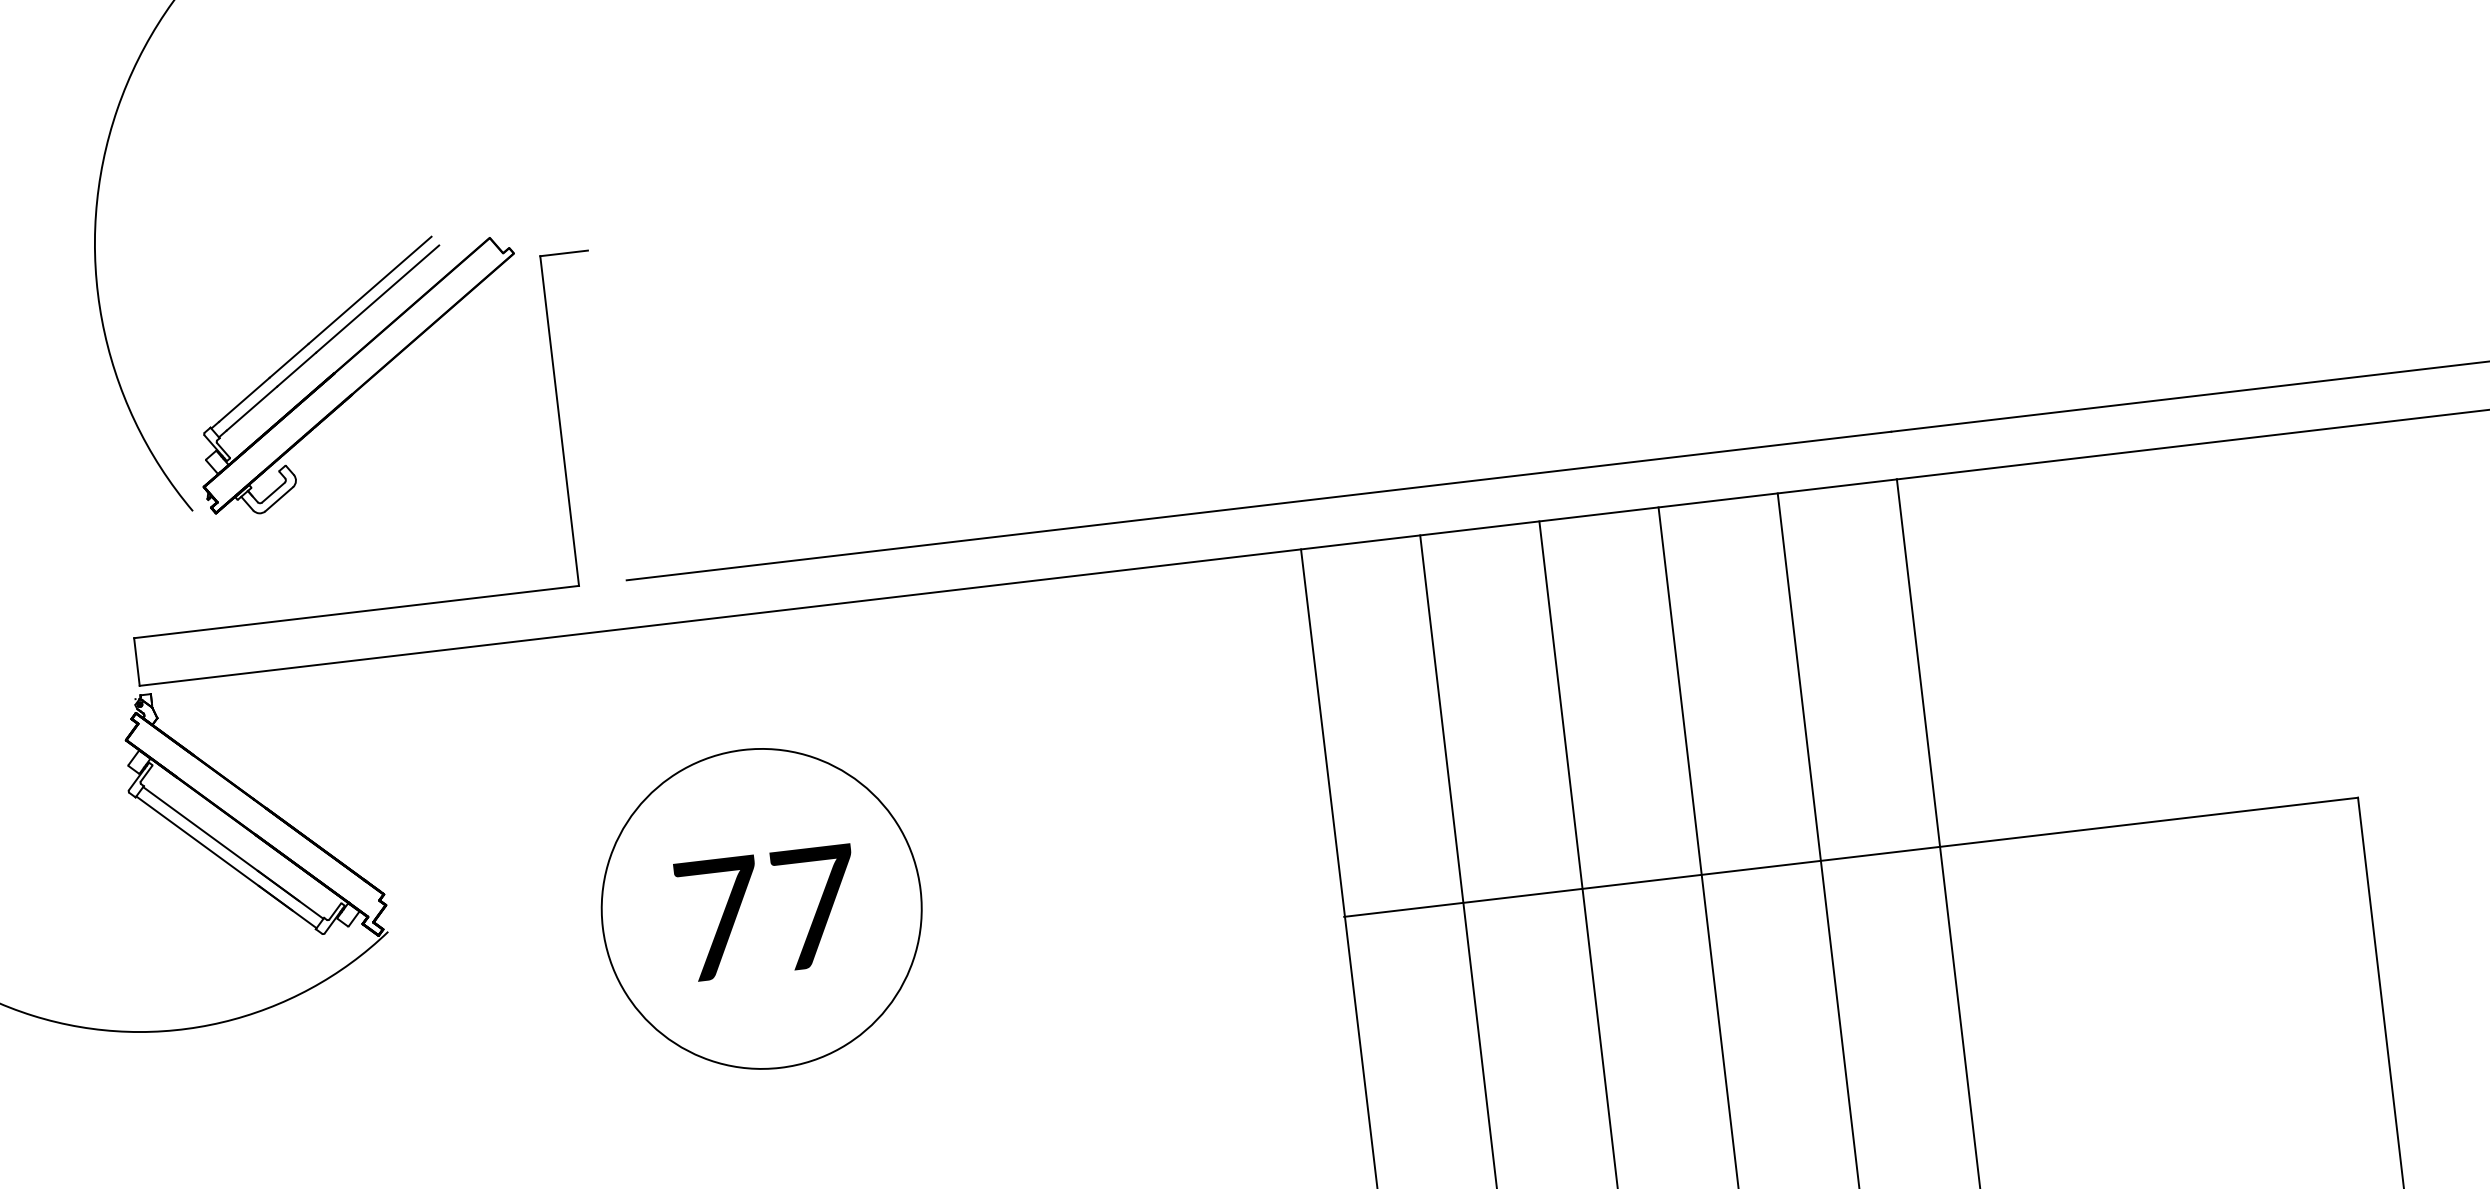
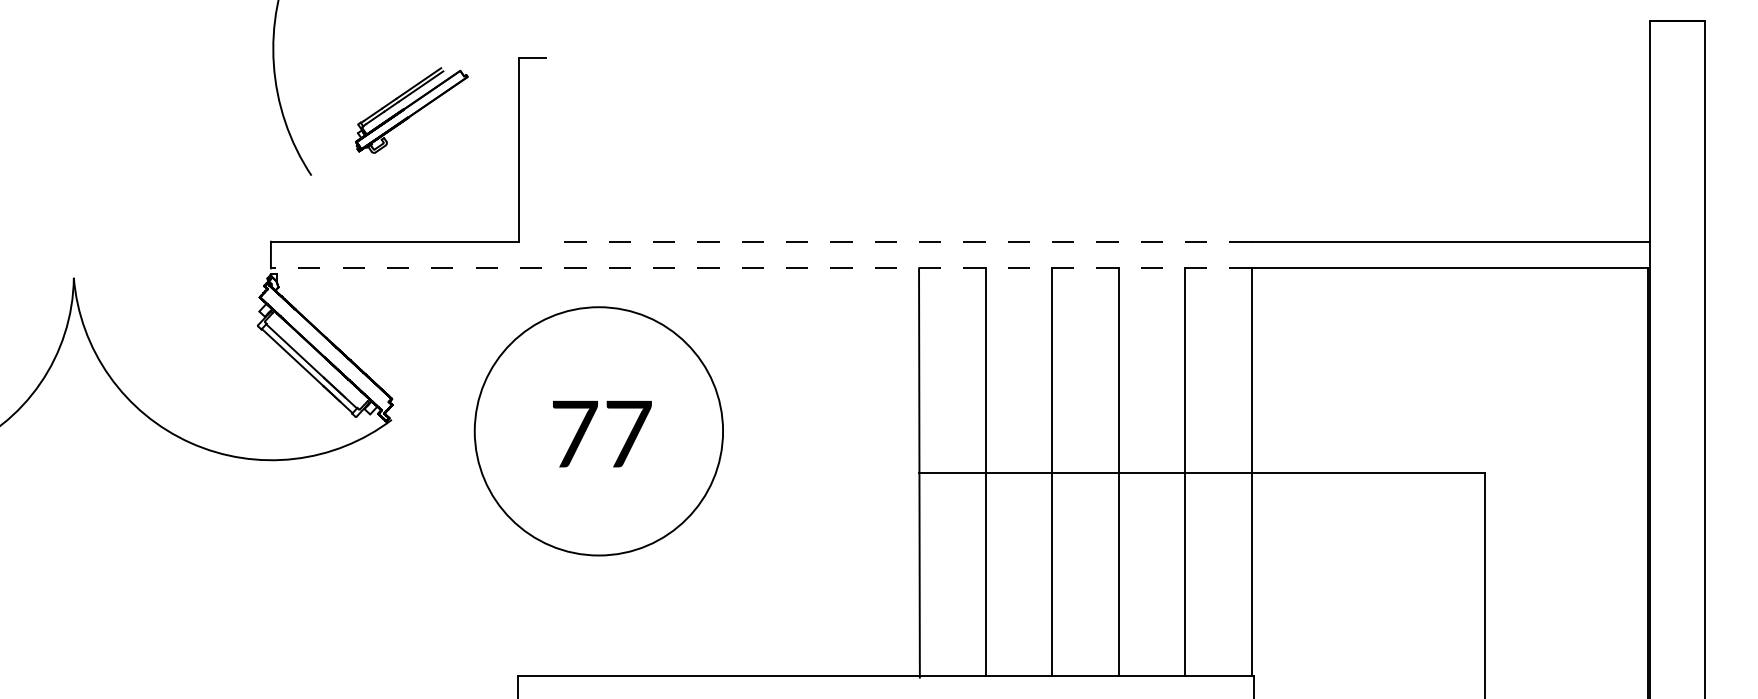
part: (358, 373) -> (411, 110), size x0.6
line: (1258, 505) -> (898, 241), solid -> dashed
line: (1017, 583) -> (760, 268), solid -> dashed
circle: (761, 909) -> (598, 431), size x1.4

